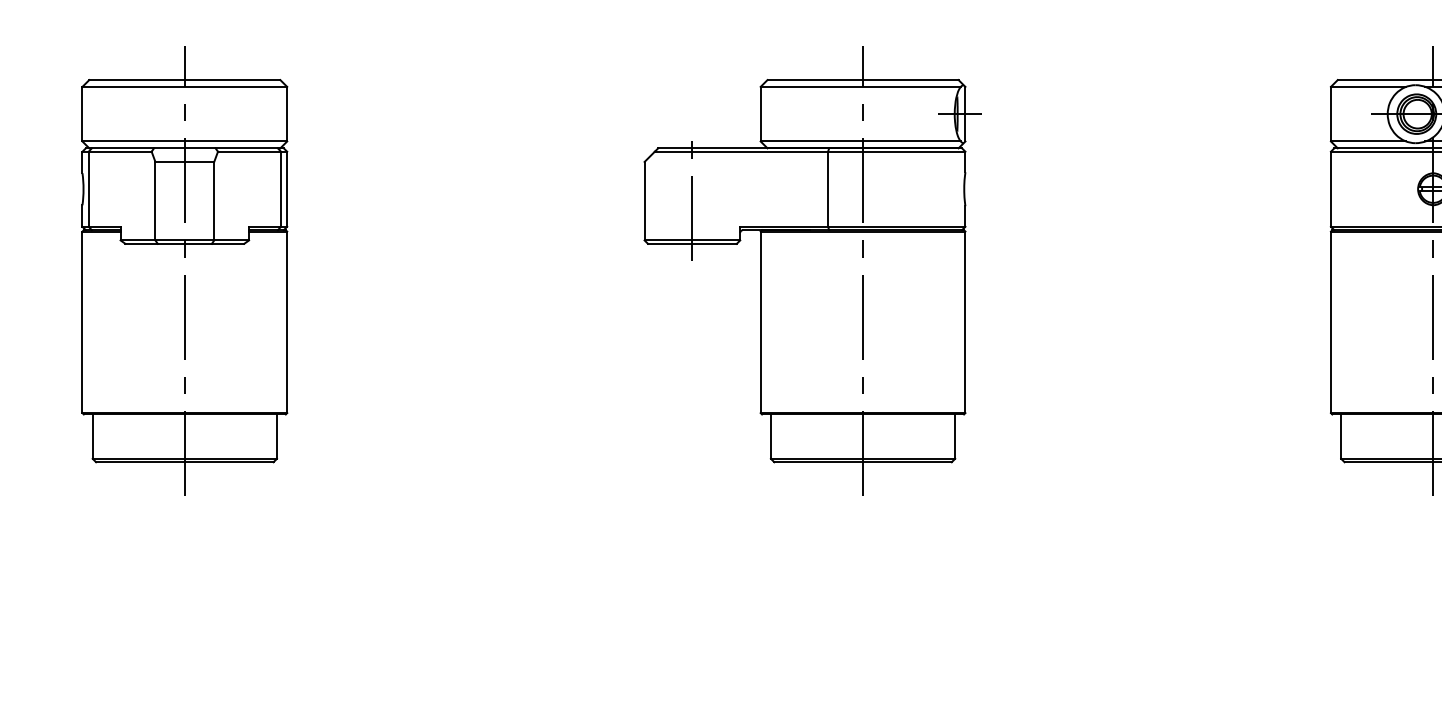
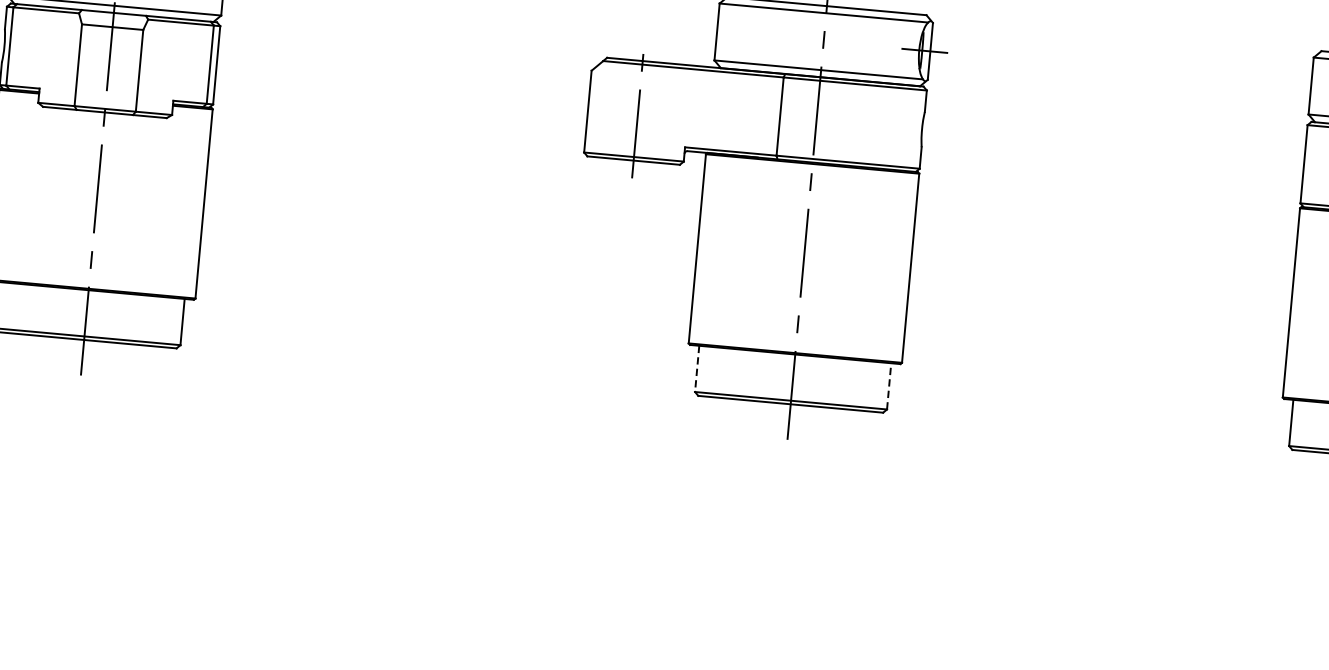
line: (955, 436) -> (889, 386), solid -> dashed
line: (770, 437) -> (696, 369), solid -> dashed

